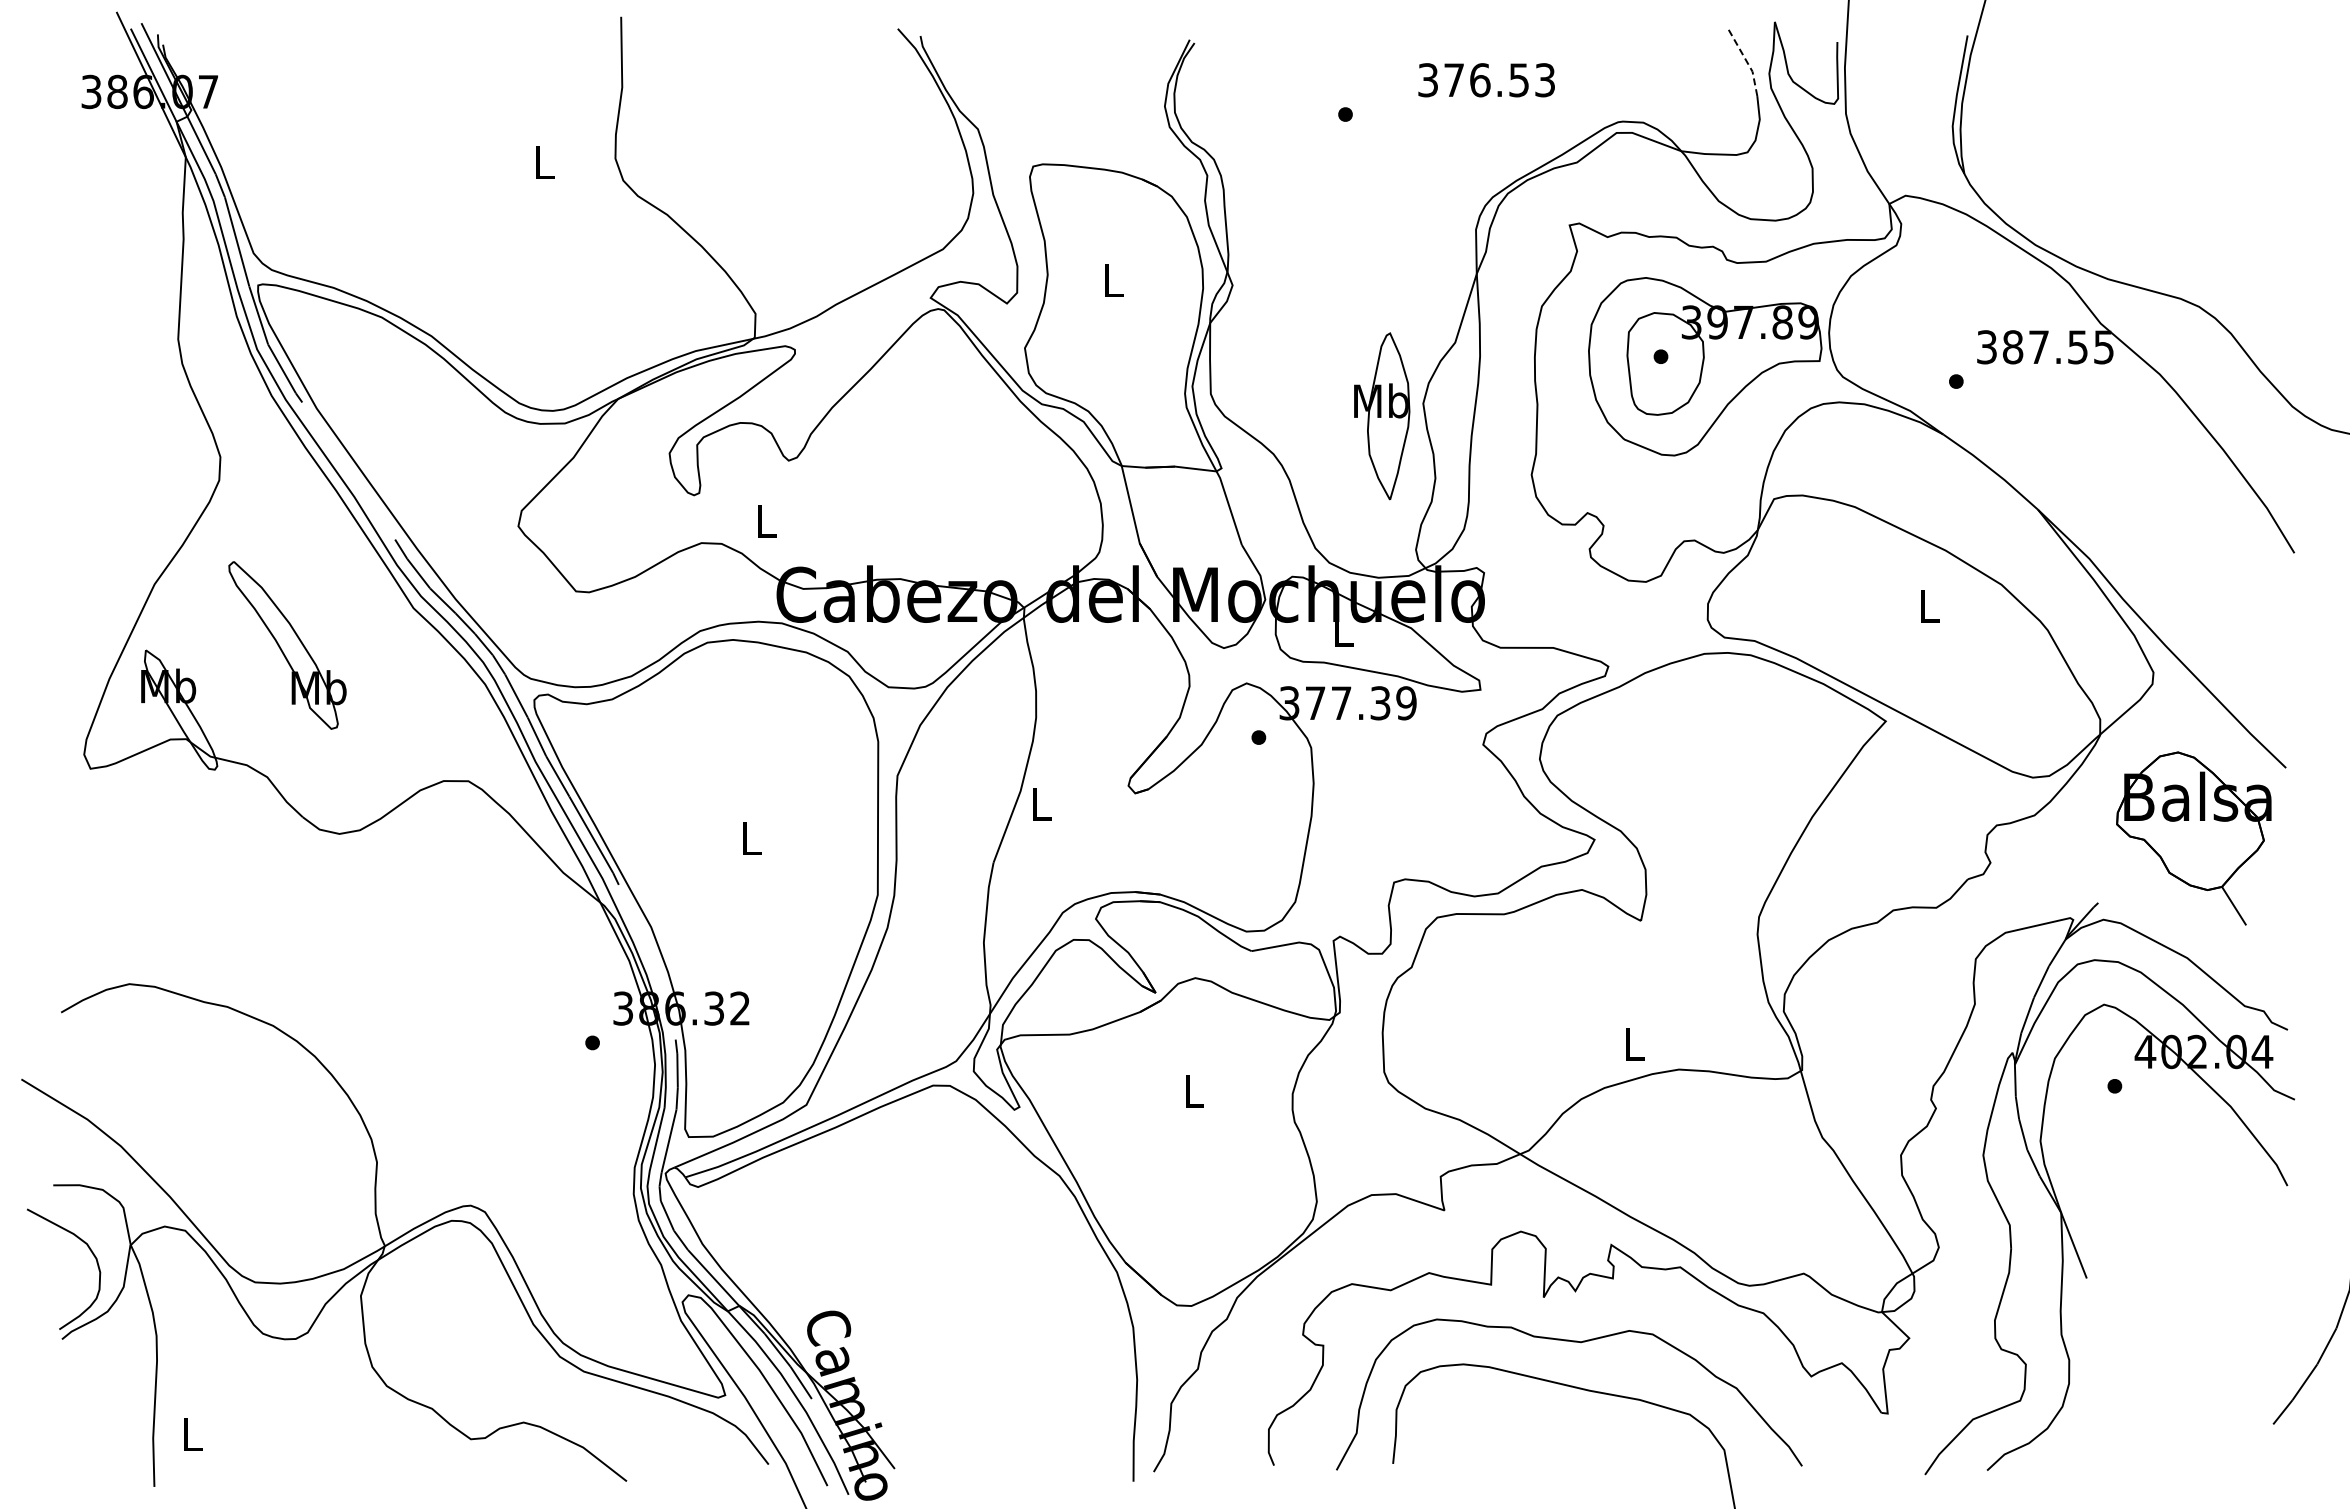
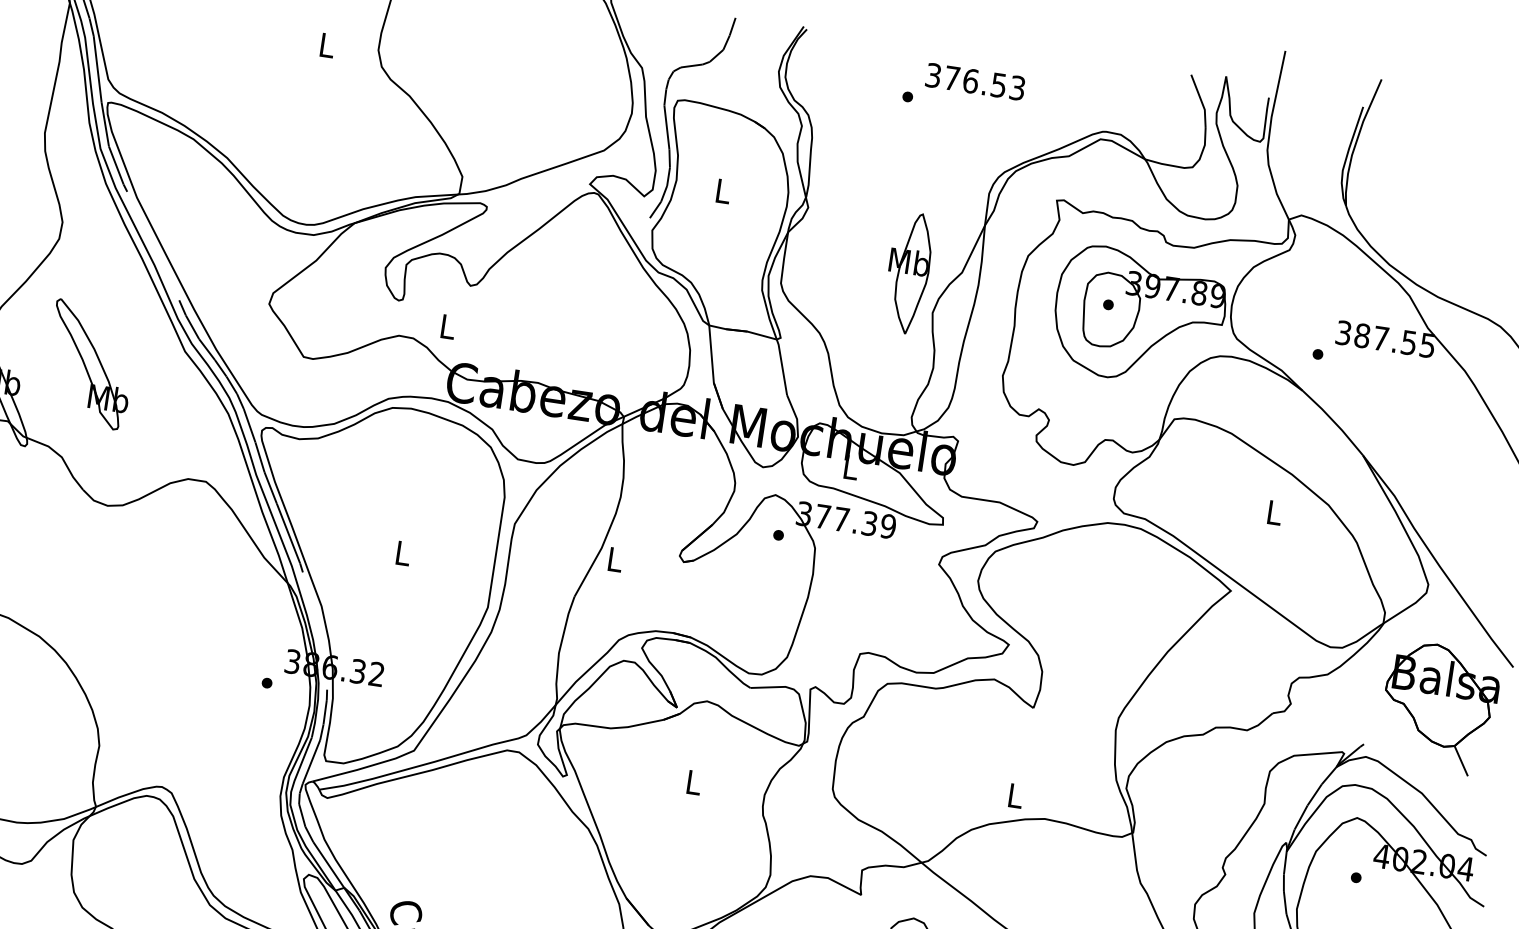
line: (1746, 60) -> (1201, 101), dashed -> solid
text: (1486, 80) -> (975, 82), moved
curve: (1022, 195) -> (666, 120), added
part: (1382, 416) -> (908, 273), moved

